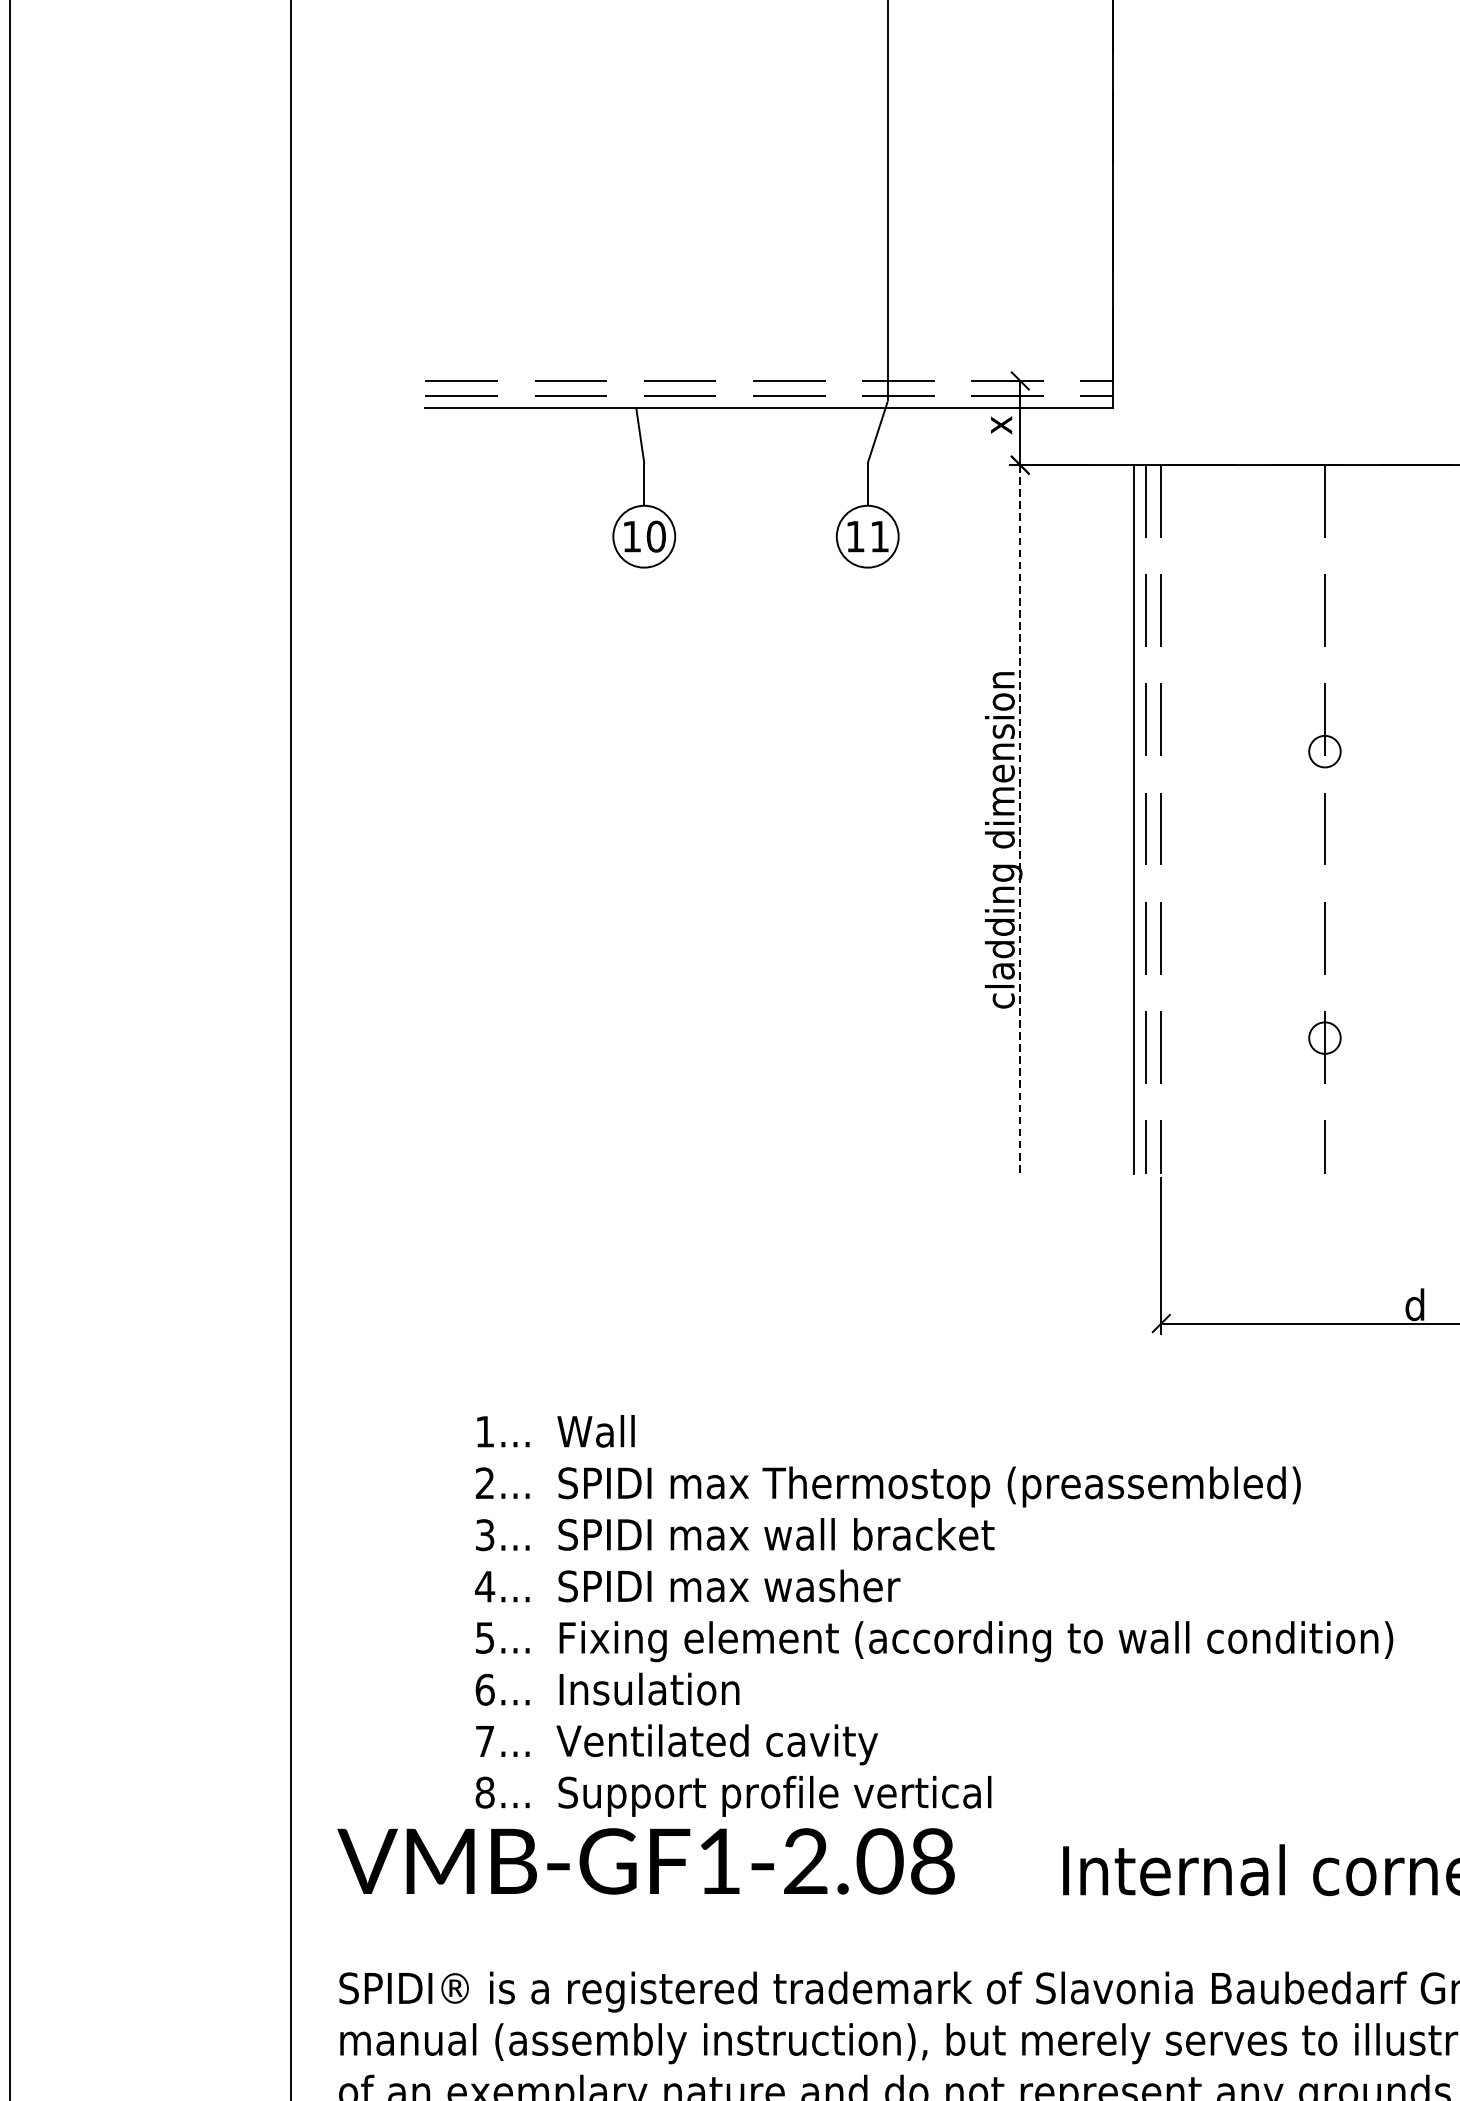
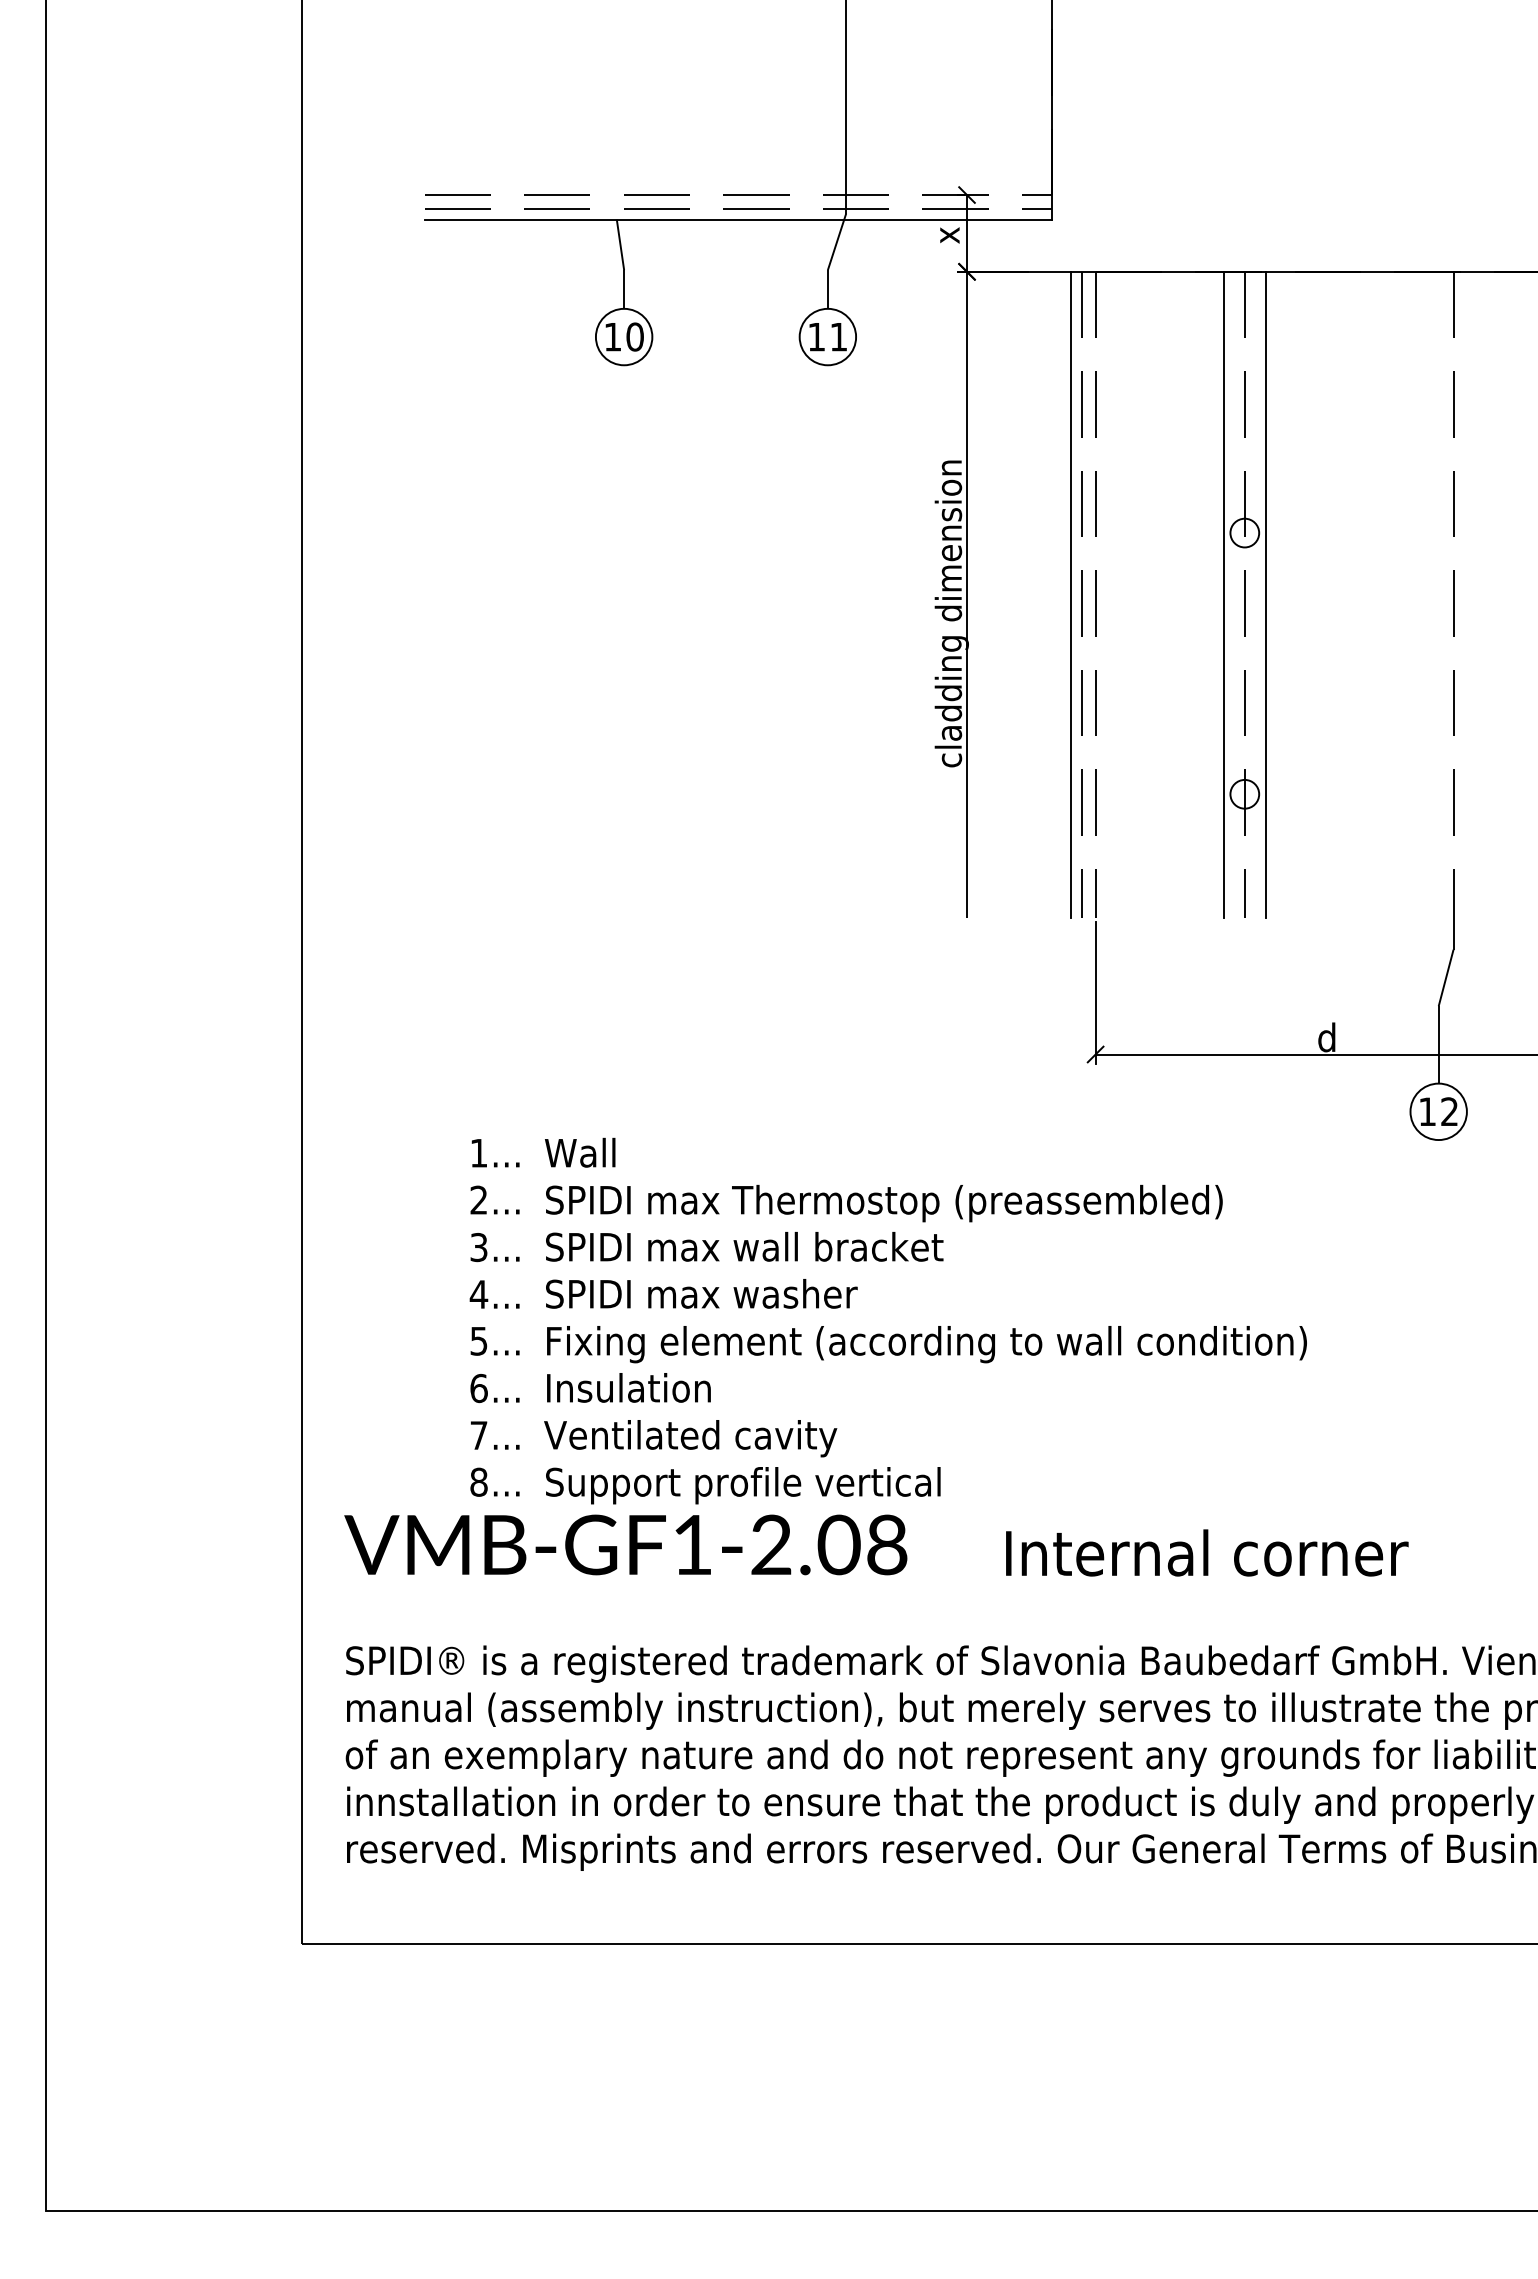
line: (1301, 819) -> (1223, 594), added
line: (1347, 819) -> (1265, 594), added
line: (1020, 820) -> (967, 595), dashed -> solid

